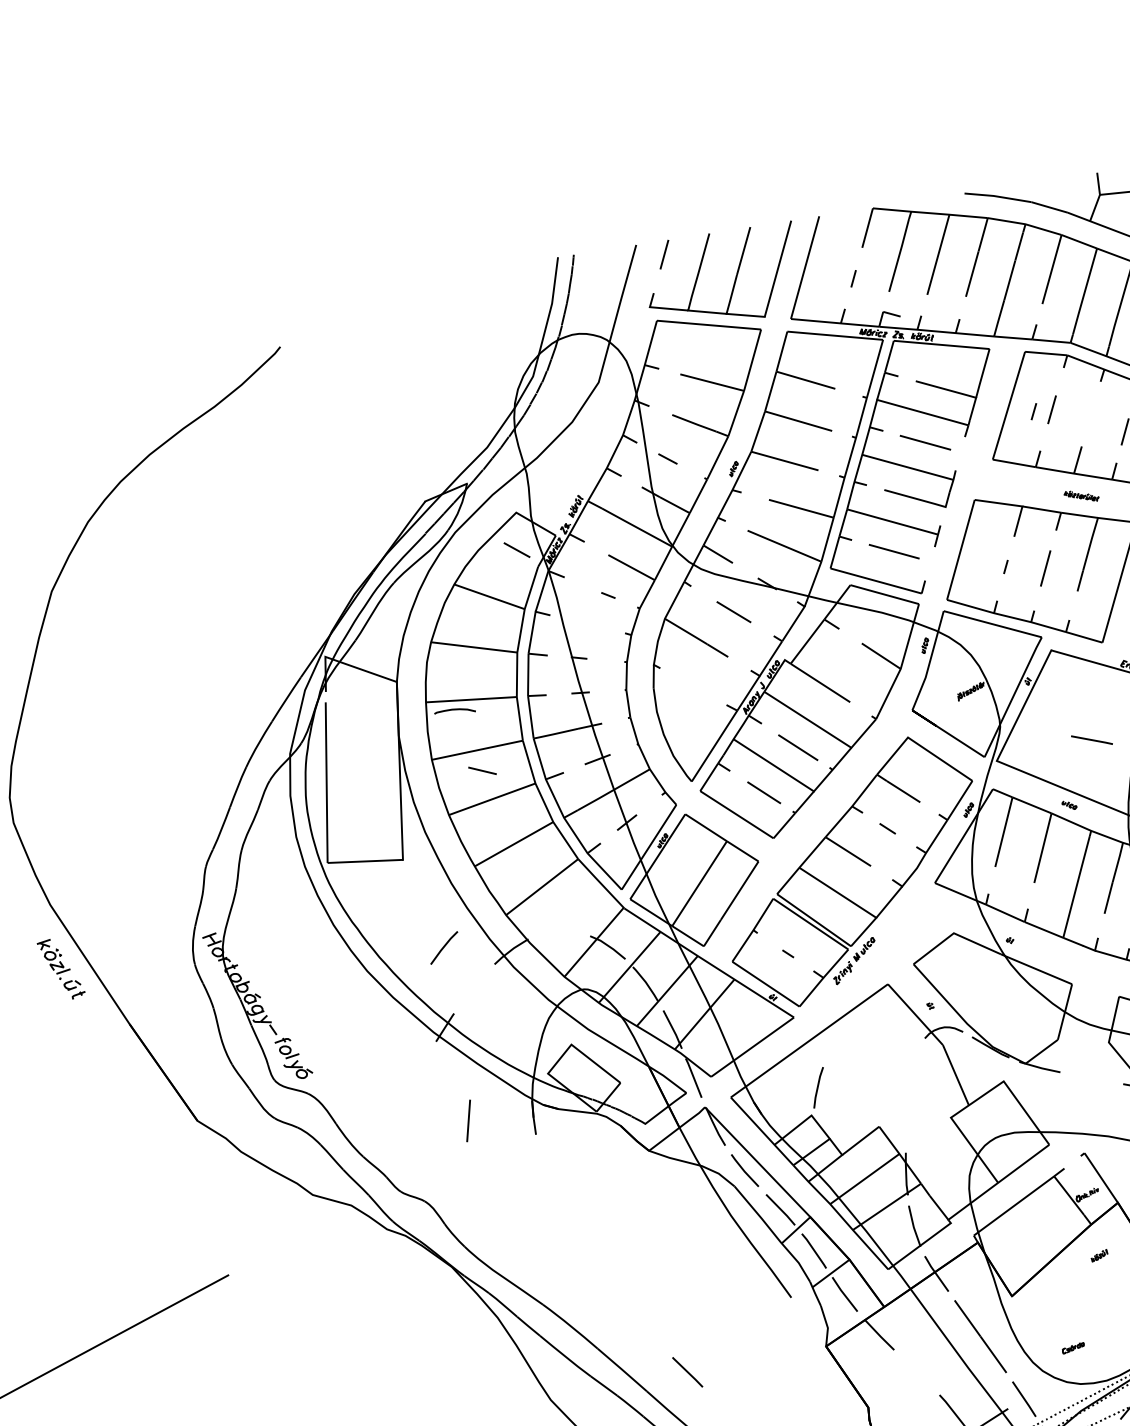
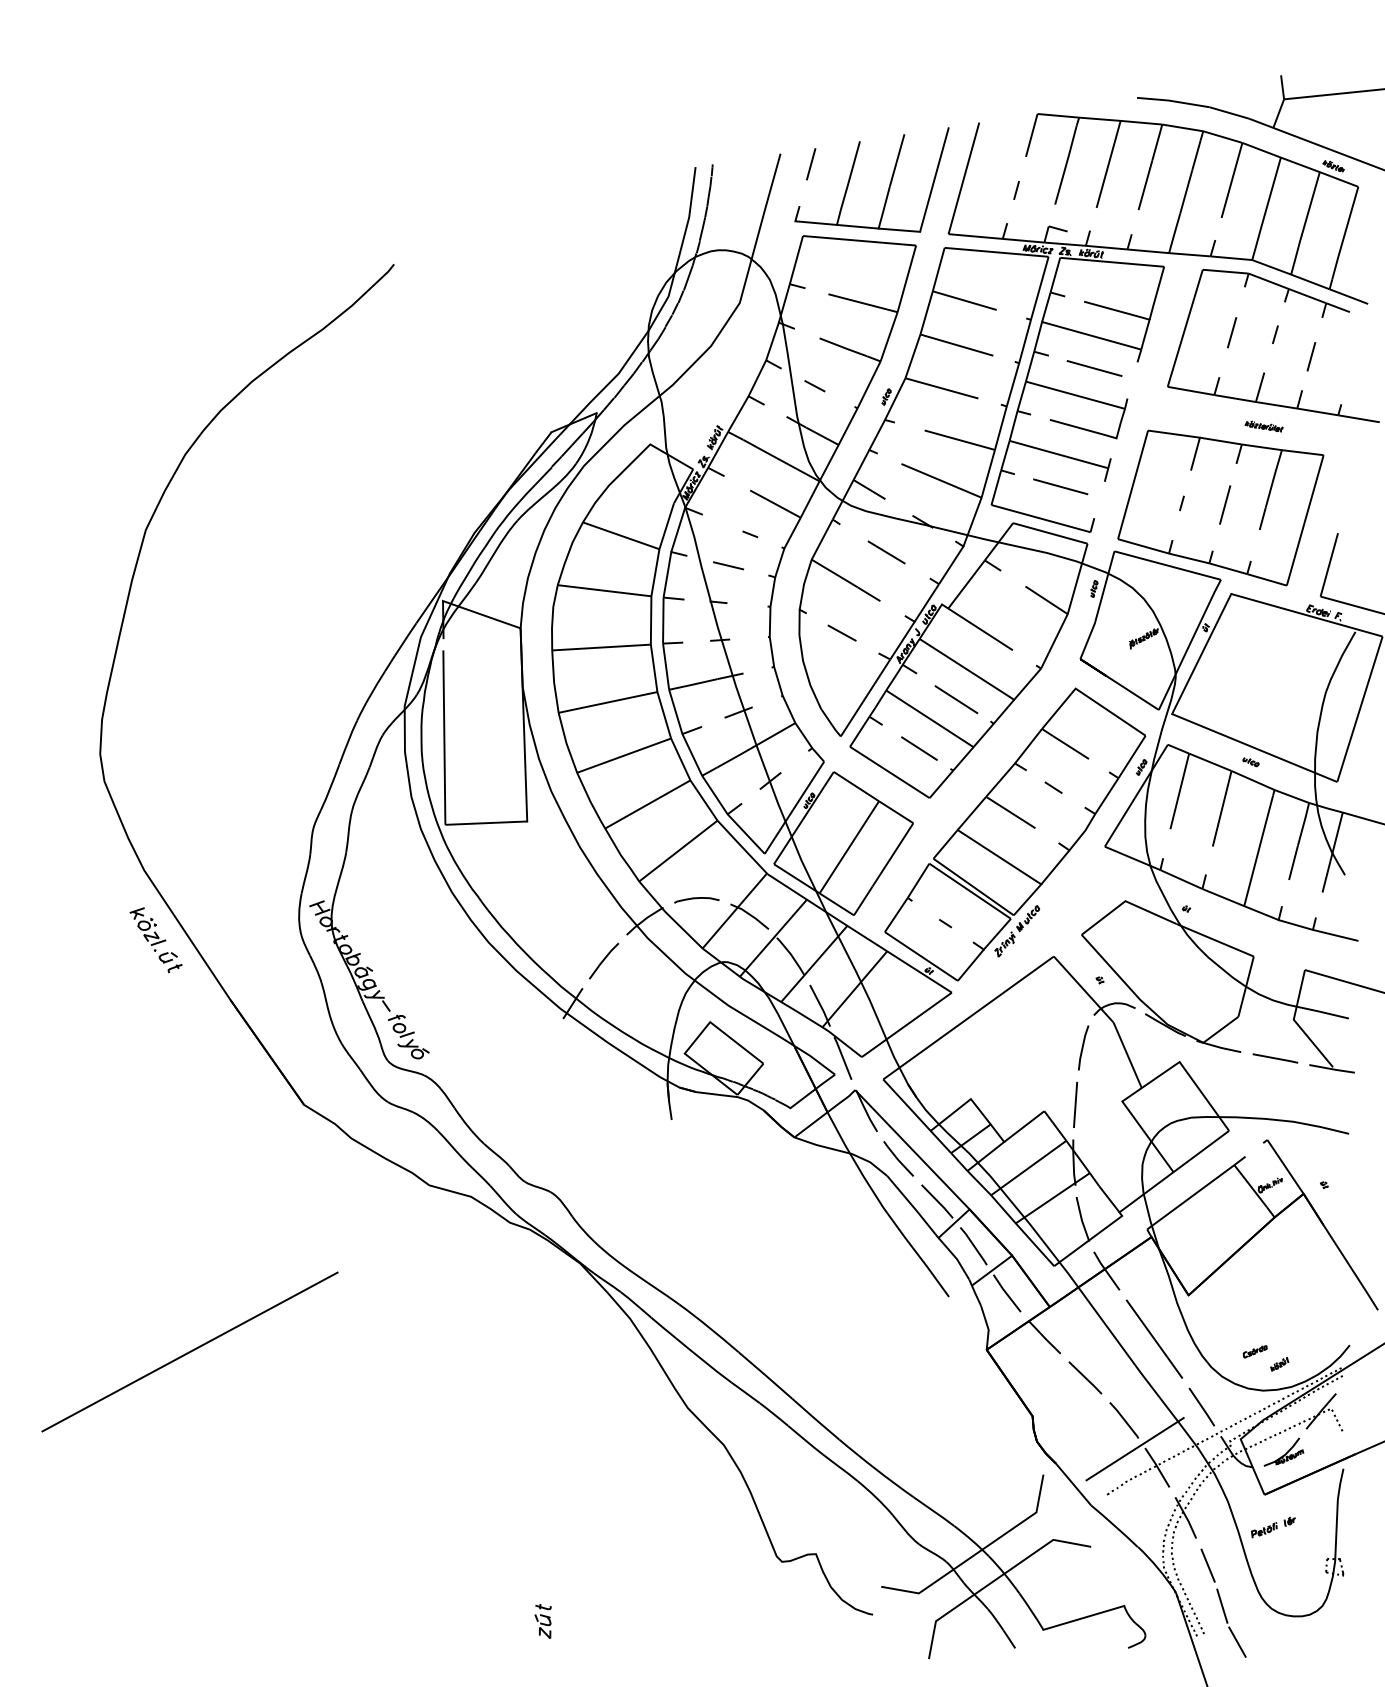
line: (1034, 411) -> (1275, 334), moved
line: (516, 549) -> (841, 632), moved
curve: (454, 710) -> (696, 899), moved
line: (1092, 740) -> (1275, 1058), moved
line: (482, 770) -> (728, 565), moved
line: (444, 947) -> (604, 960), moved
line: (818, 1087) -> (1083, 1047), moved
line: (468, 1120) -> (1075, 1104), moved
part: (1099, 1255) -> (1279, 1364), moved
line: (687, 1371) -> (1085, 1377), moved

